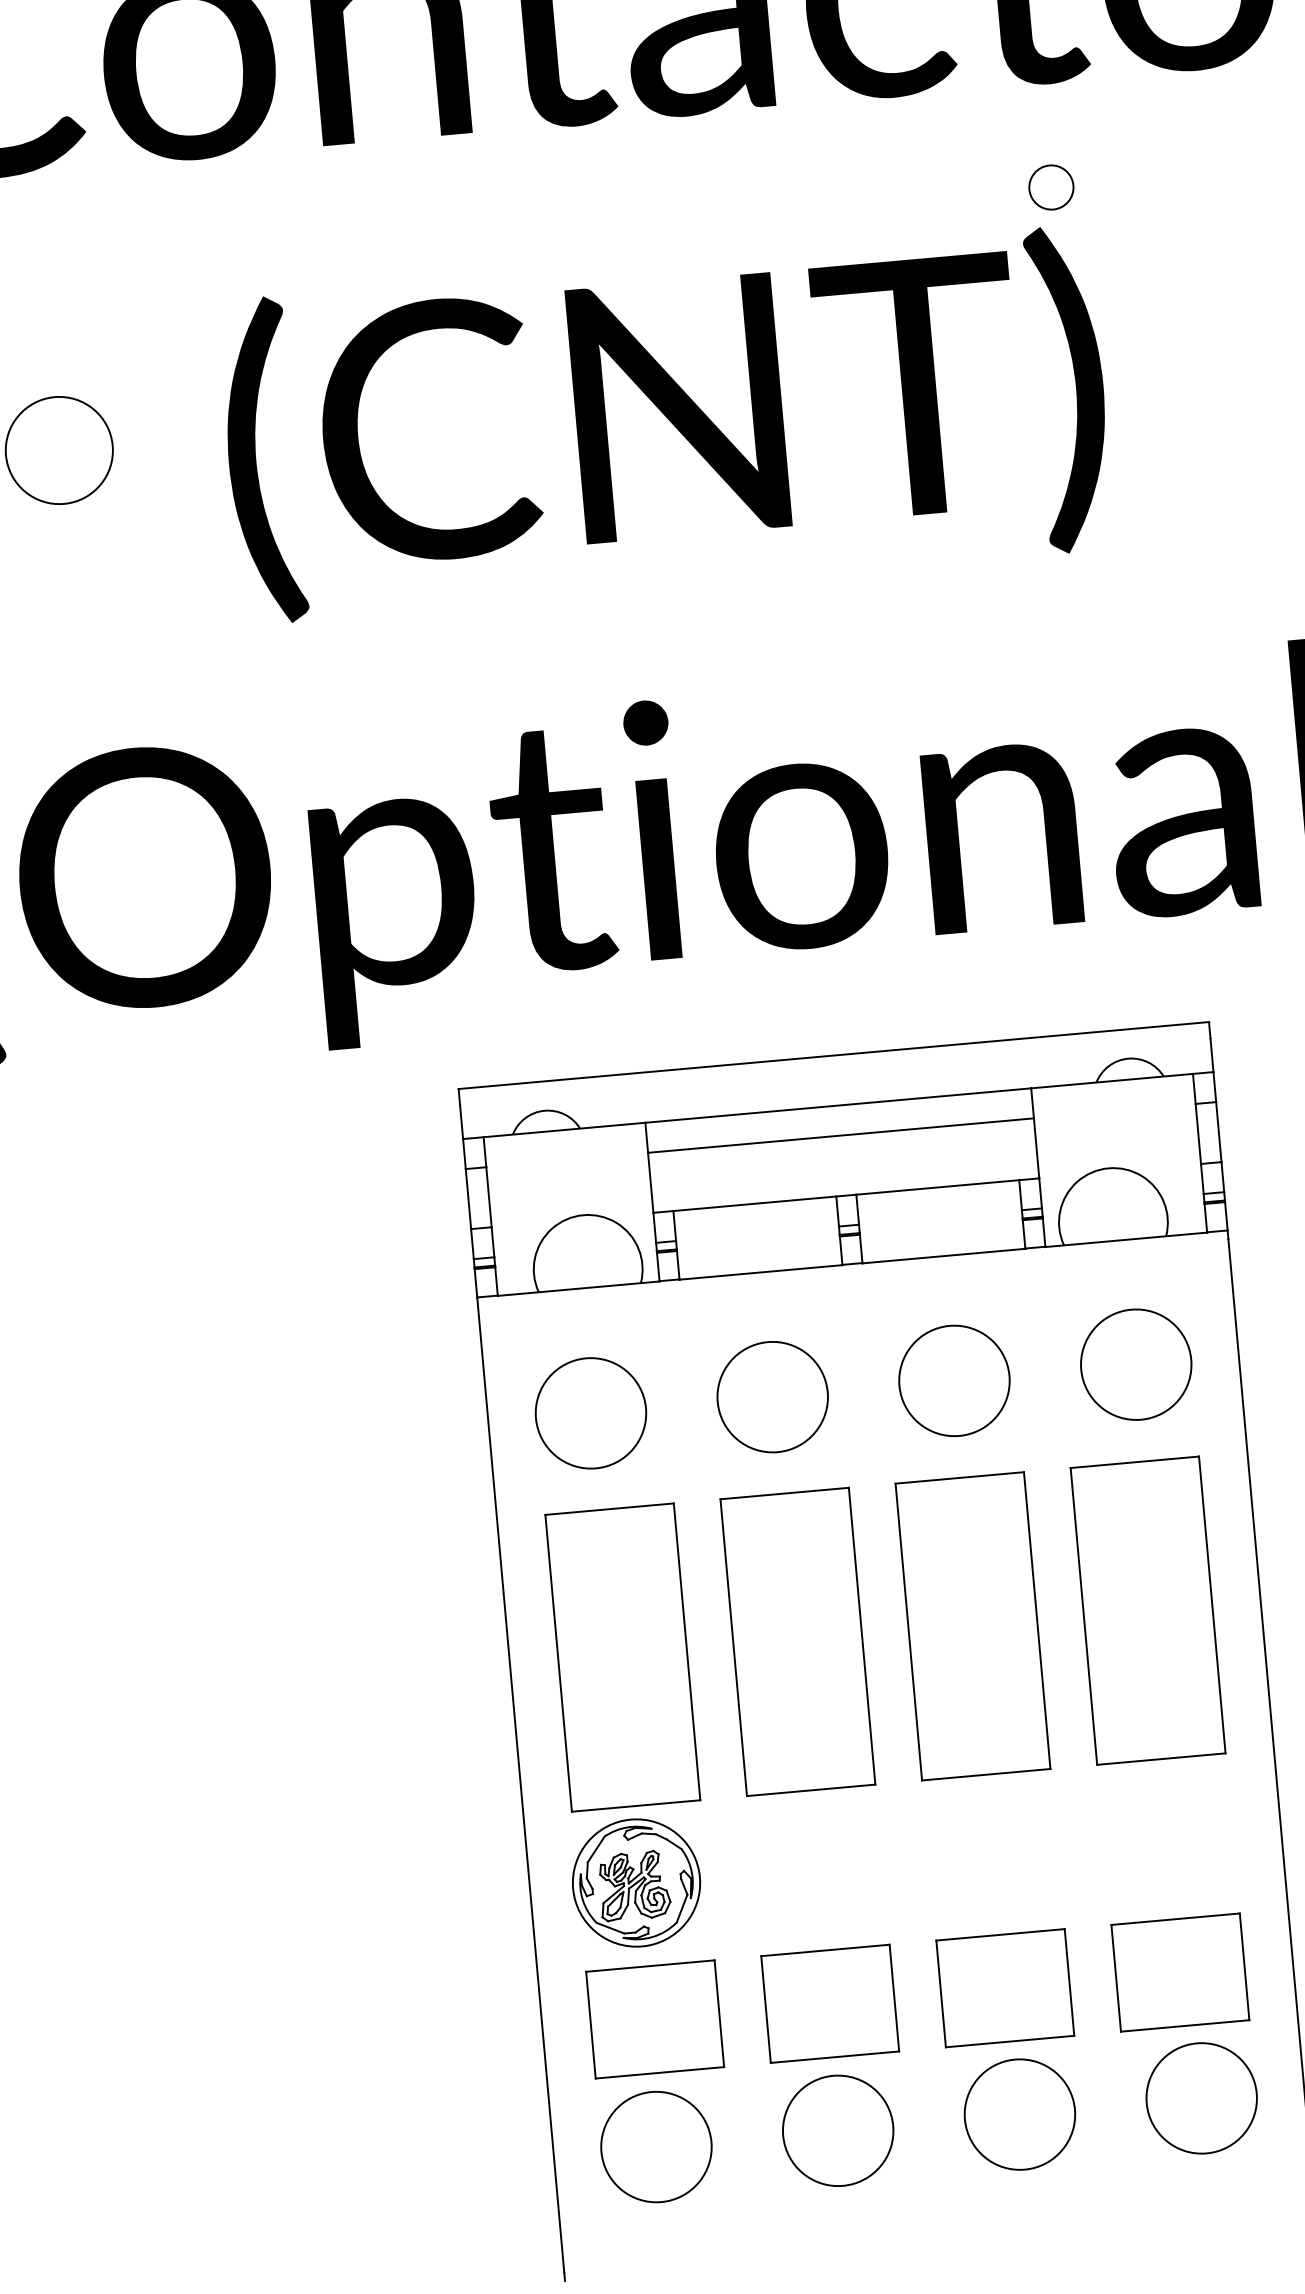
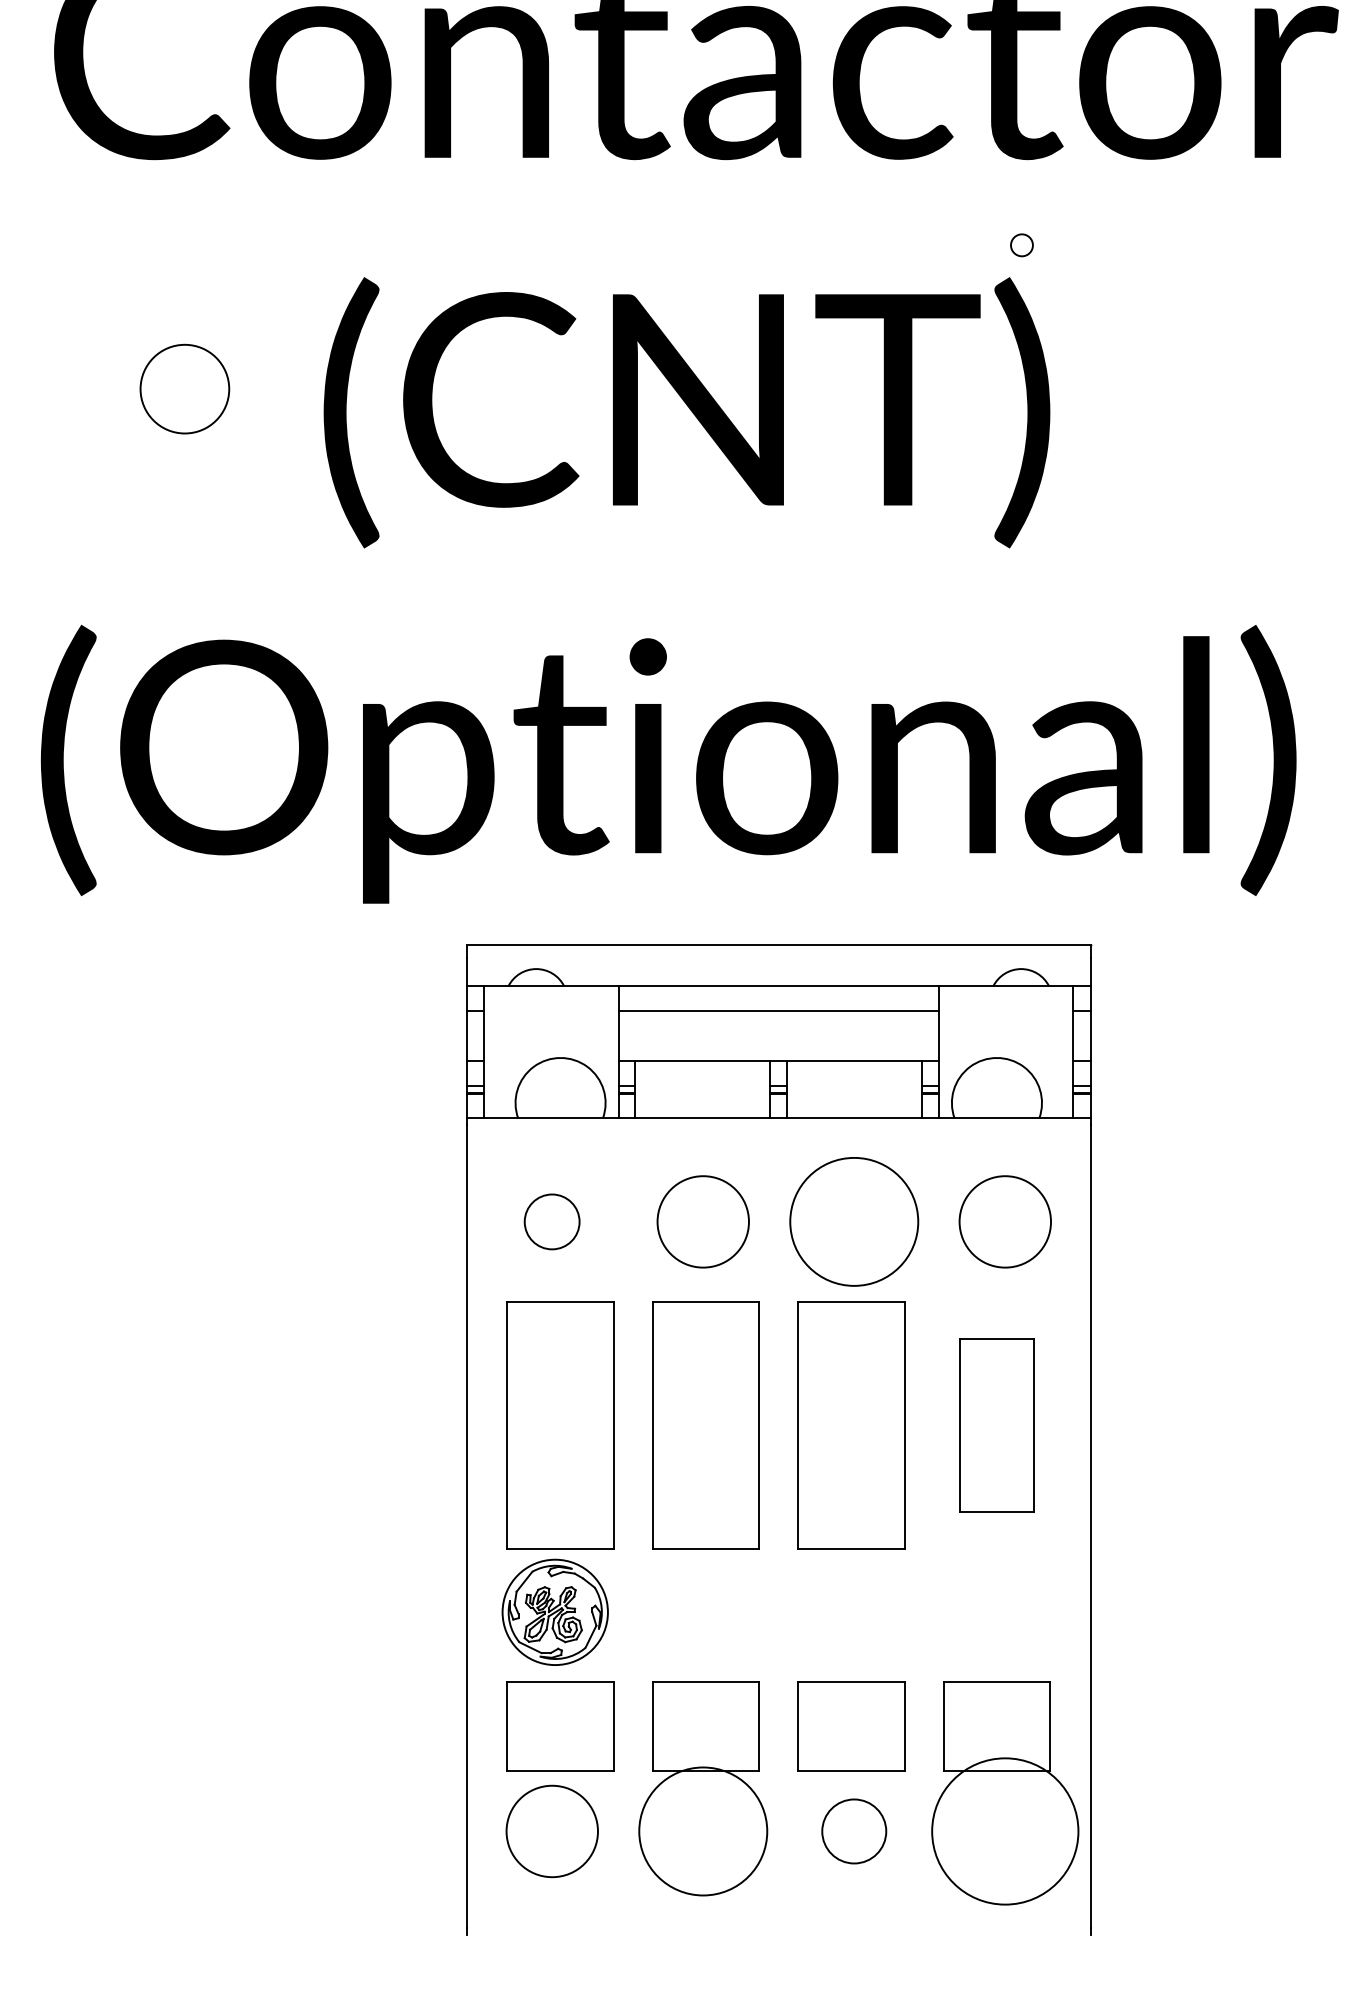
circle: (1050, 187) -> (1021, 245), size x0.6
circle: (953, 1380) -> (853, 1221), size x1.4
circle: (590, 1412) -> (551, 1221), size x0.6
part: (1147, 1610) -> (996, 1425), size x0.7
circle: (1201, 2098) -> (1005, 1831), size x1.6
circle: (1019, 2114) -> (853, 1831), size x0.7
circle: (837, 2130) -> (702, 1831), size x1.4

